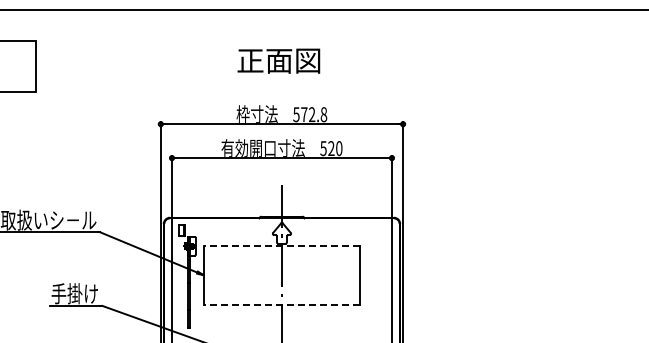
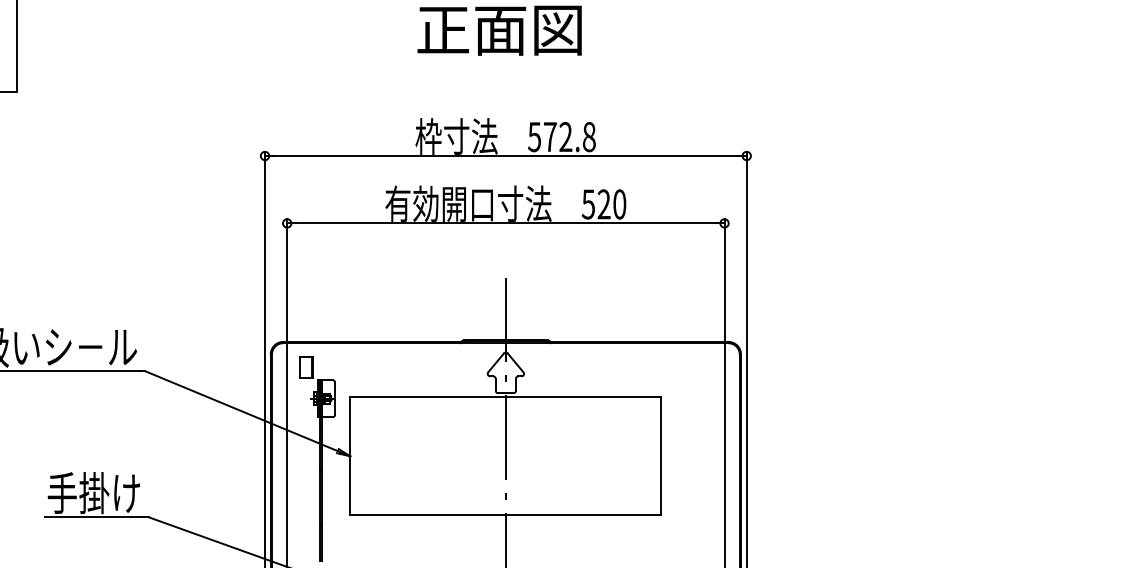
line: (281, 245) -> (504, 397), dashed -> solid
line: (281, 304) -> (504, 514), dashed -> solid

